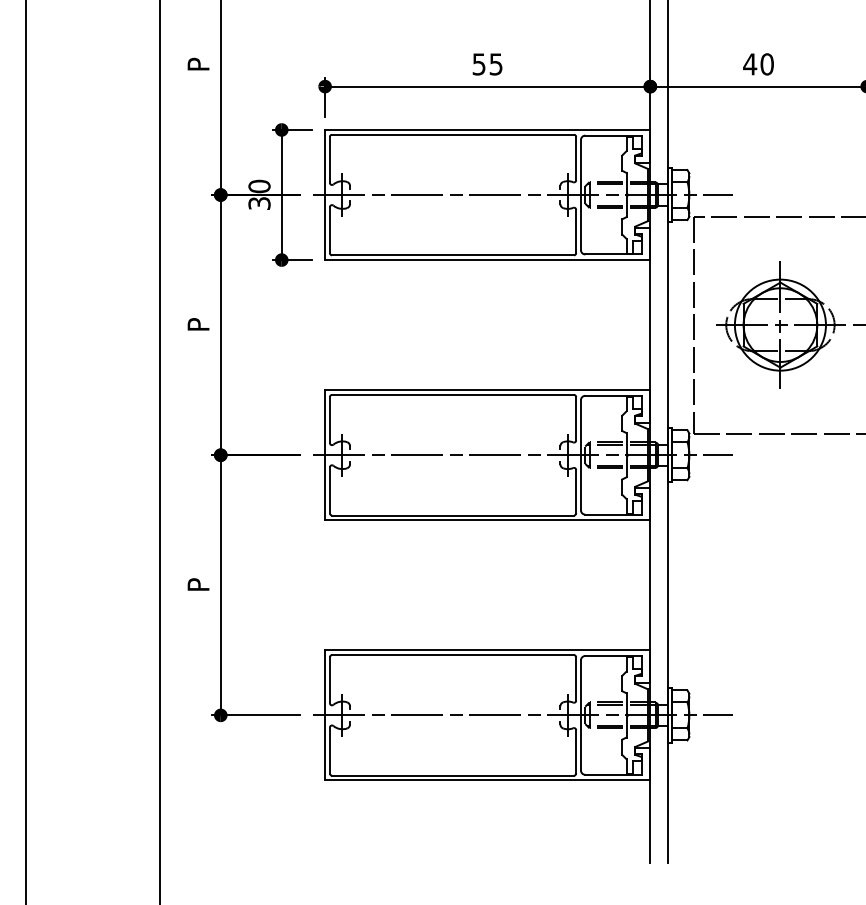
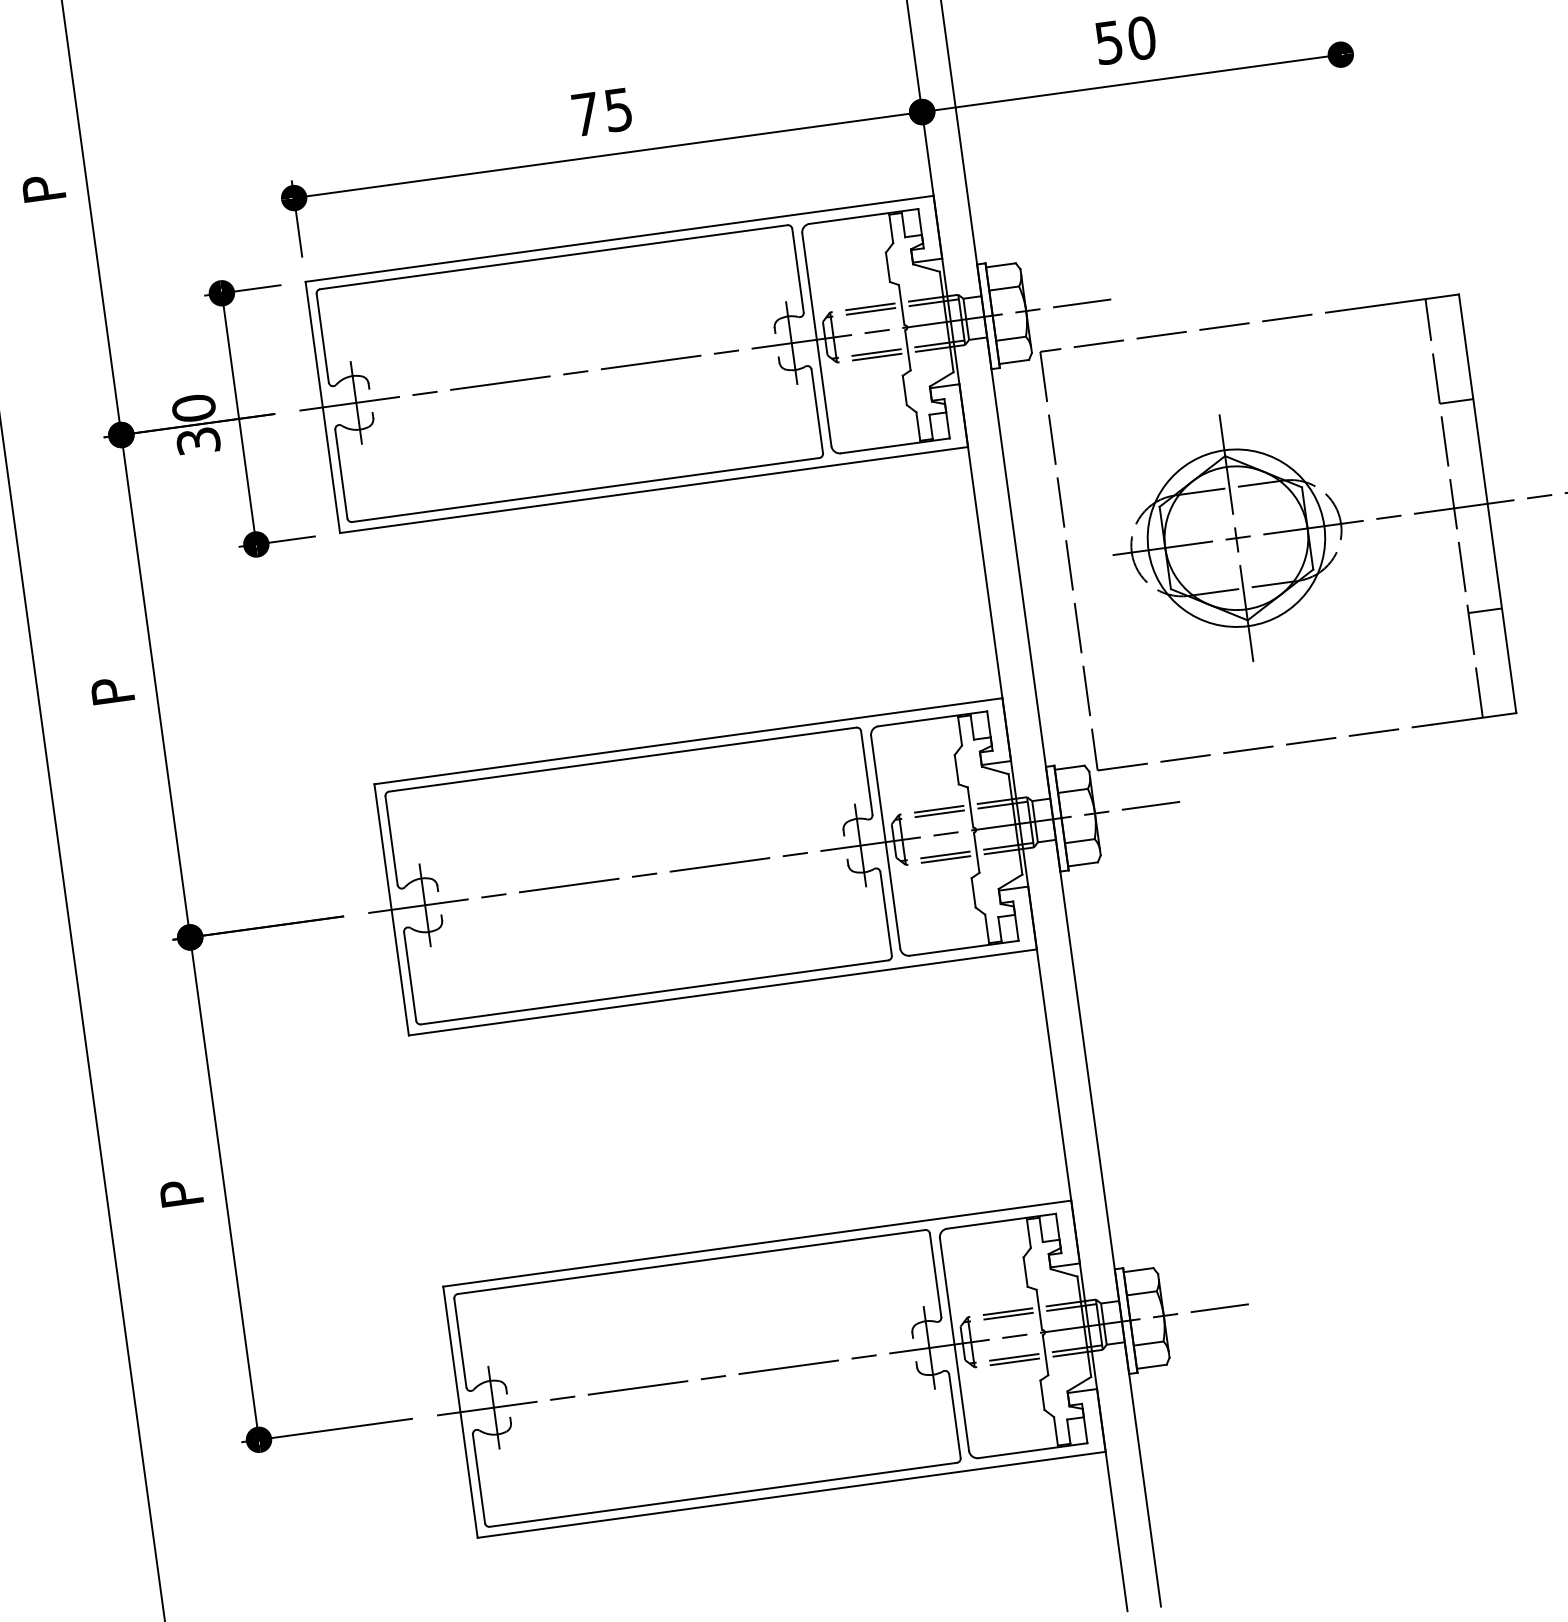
text: (478, 64) -> (584, 114), 55 -> 75
text: (750, 64) -> (1109, 42), 40 -> 50

